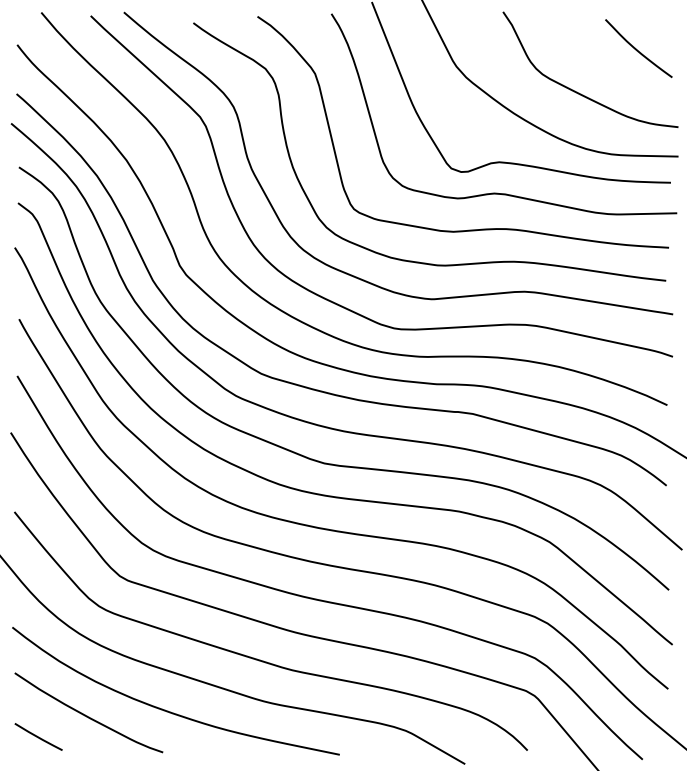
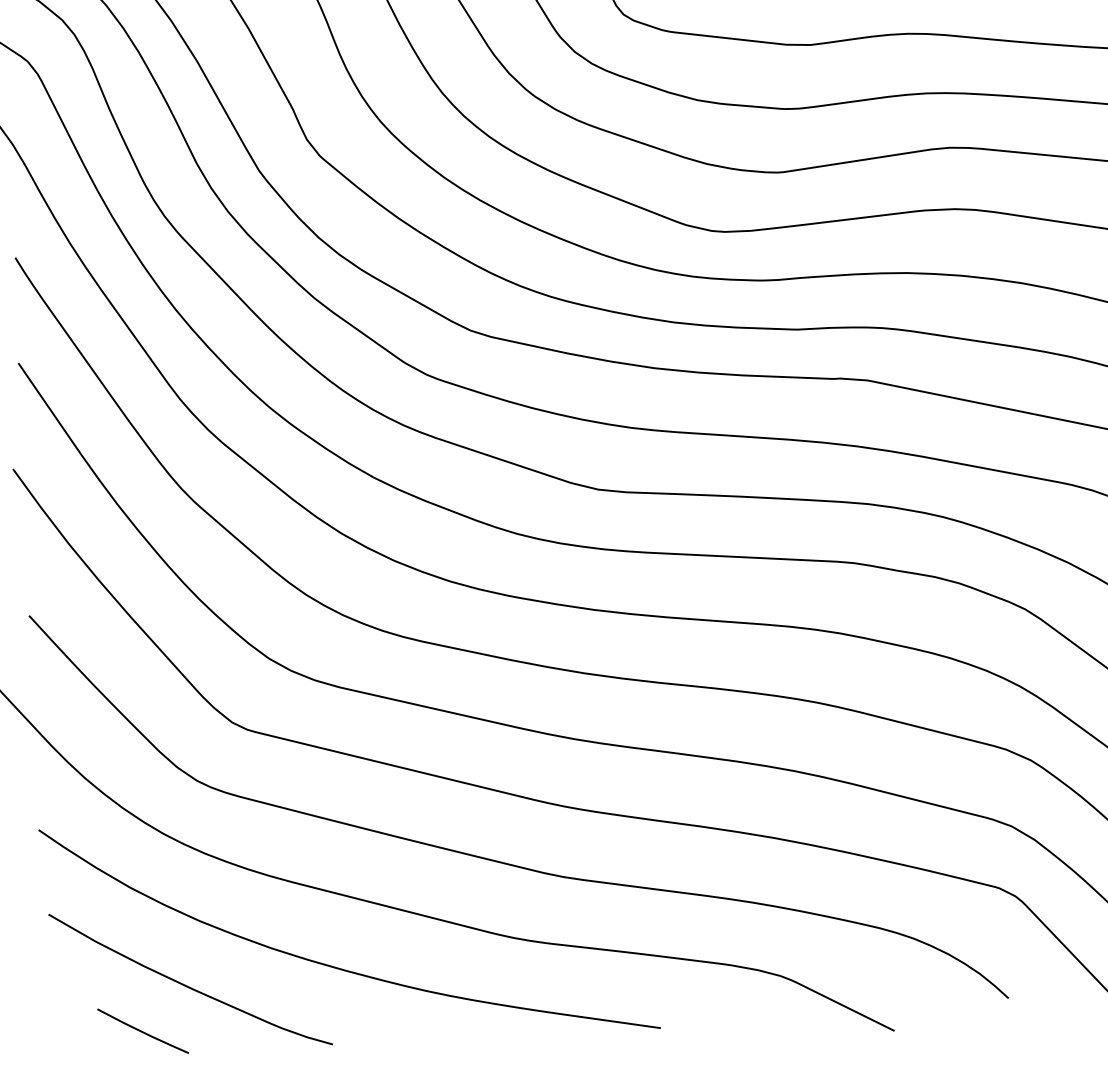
line: (38, 736) -> (142, 1030), moved

